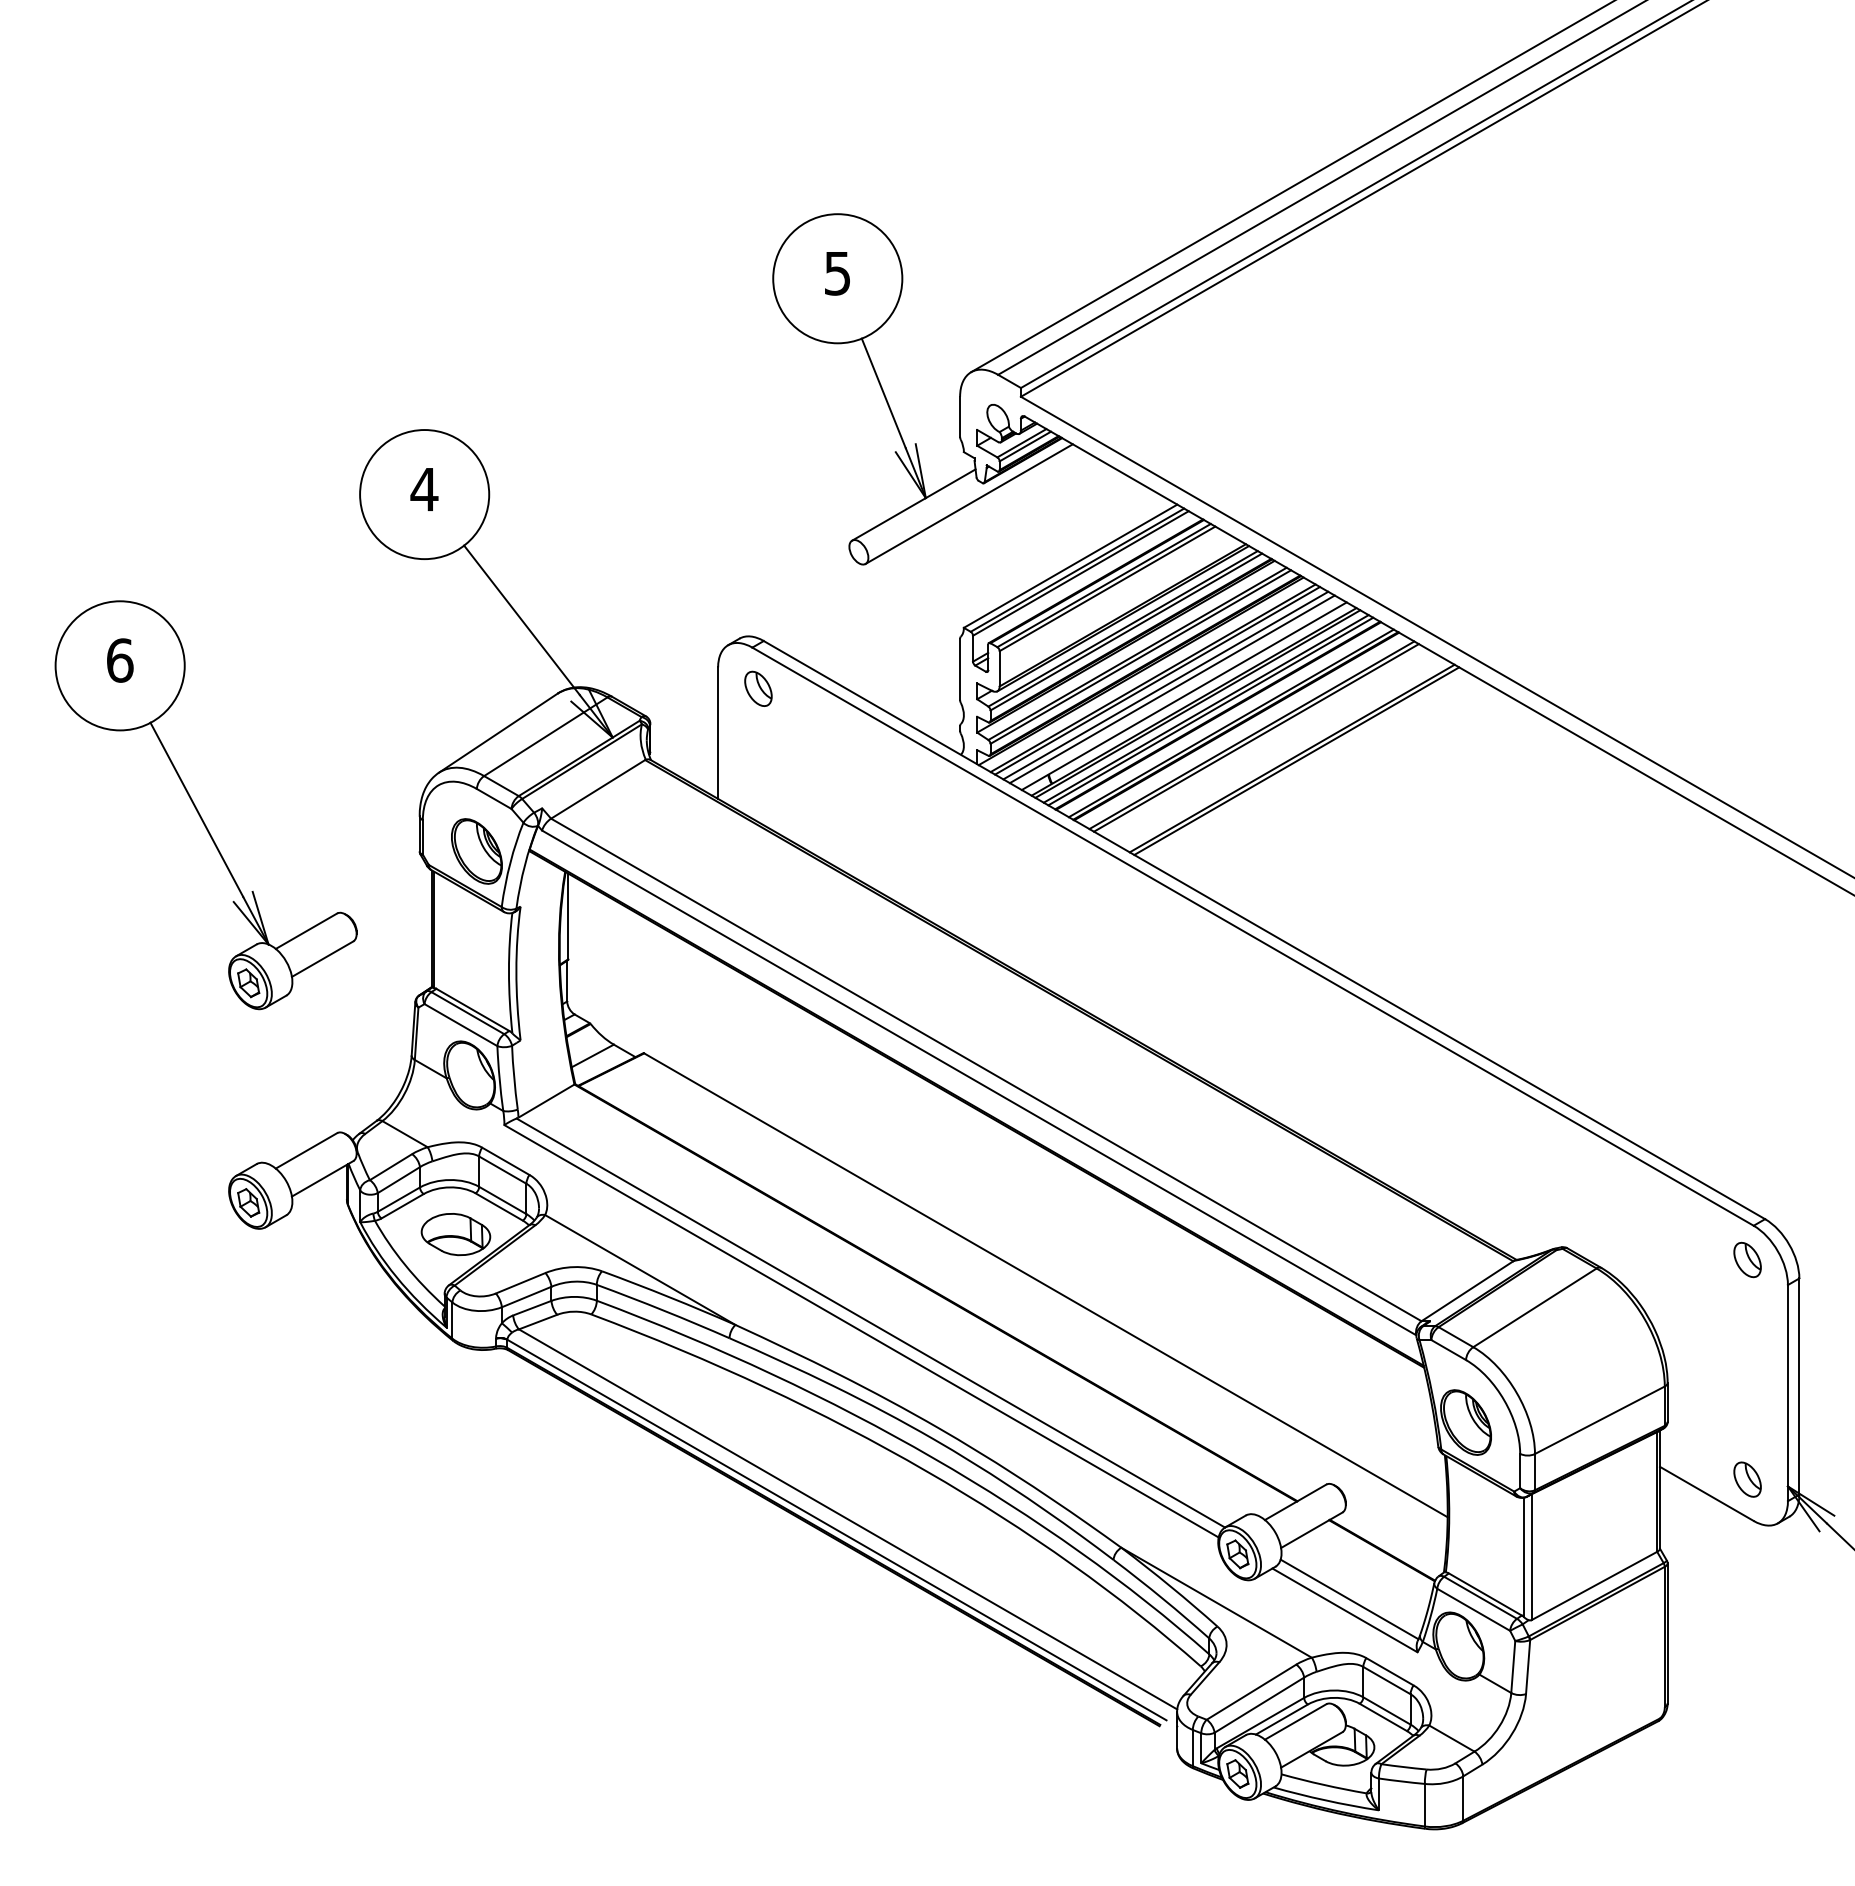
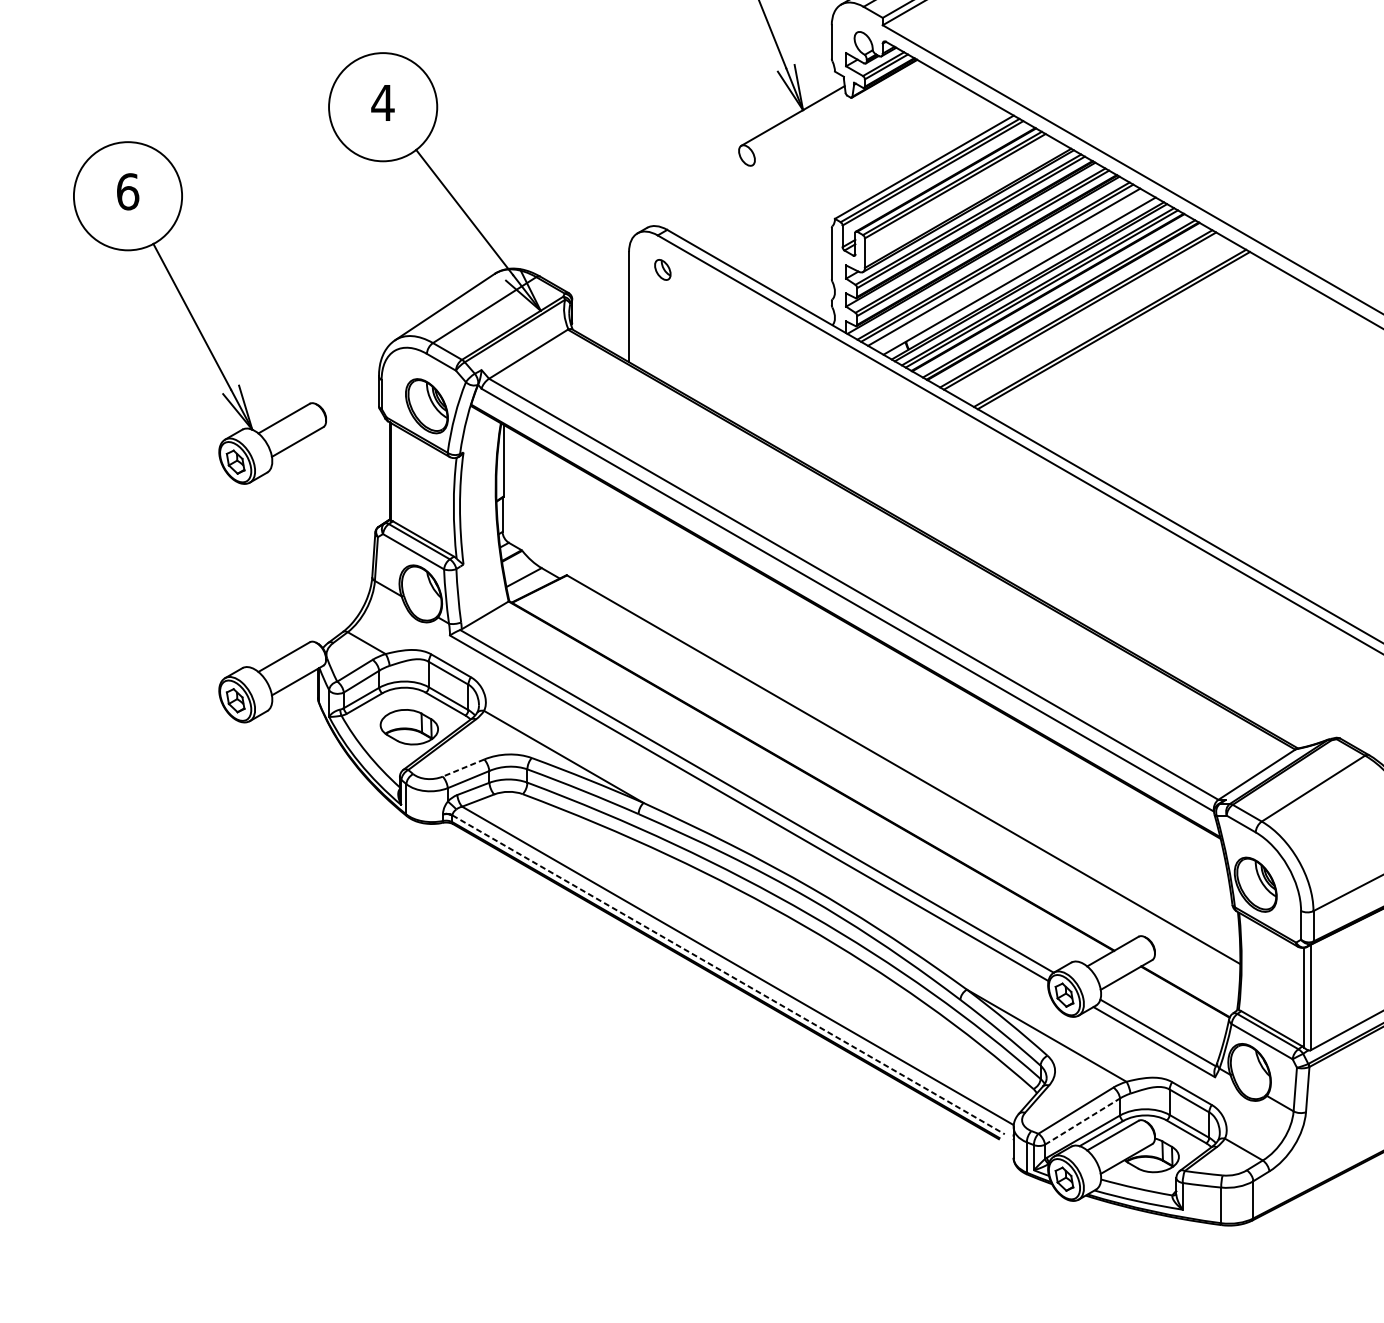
line: (968, 503) -> (838, 114), removed
part: (758, 688) -> (662, 269), size x0.7
line: (1171, 689) -> (1008, 270), removed
part: (197, 808) -> (192, 315), moved
line: (520, 1283) -> (463, 768), solid -> dashed
line: (836, 1530) -> (728, 975), solid -> dashed
line: (1259, 1705) -> (1082, 1121), solid -> dashed

